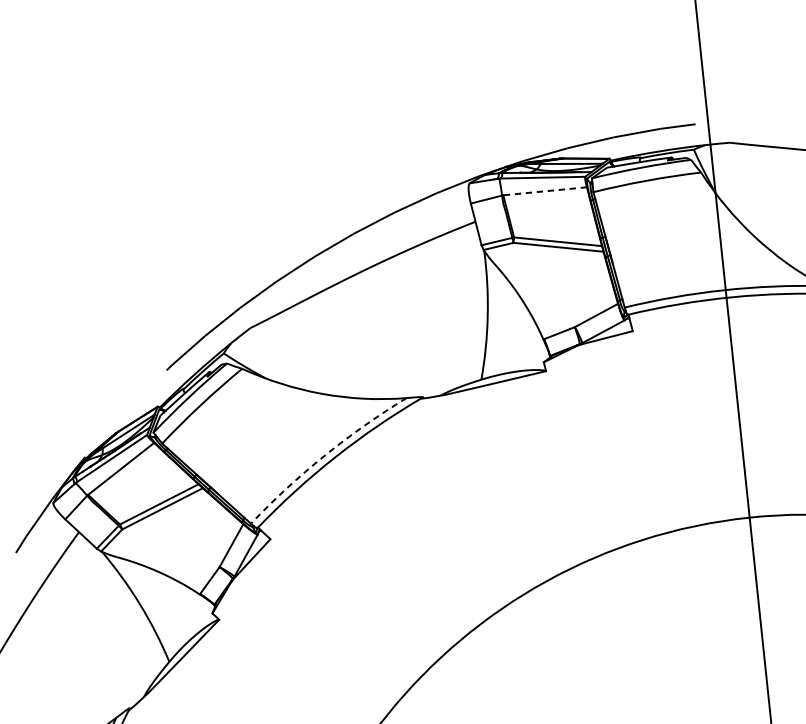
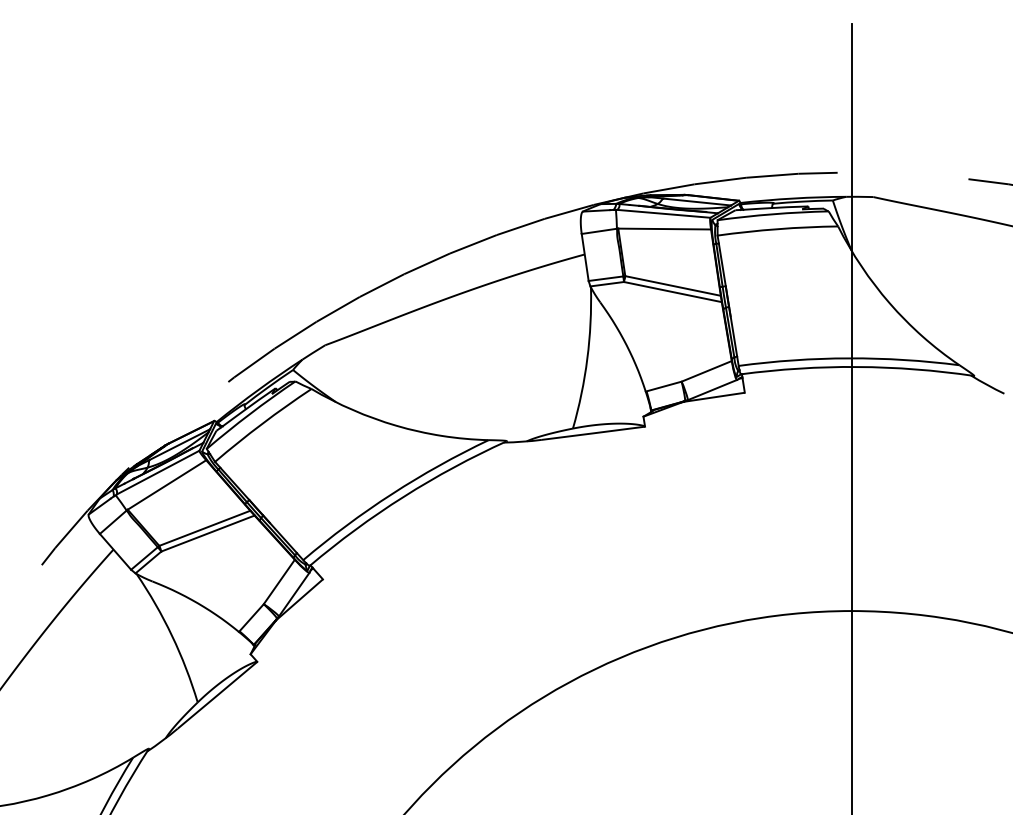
line: (545, 191) -> (664, 229), dashed -> solid
arc: (325, 456) -> (392, 494), dashed -> solid

